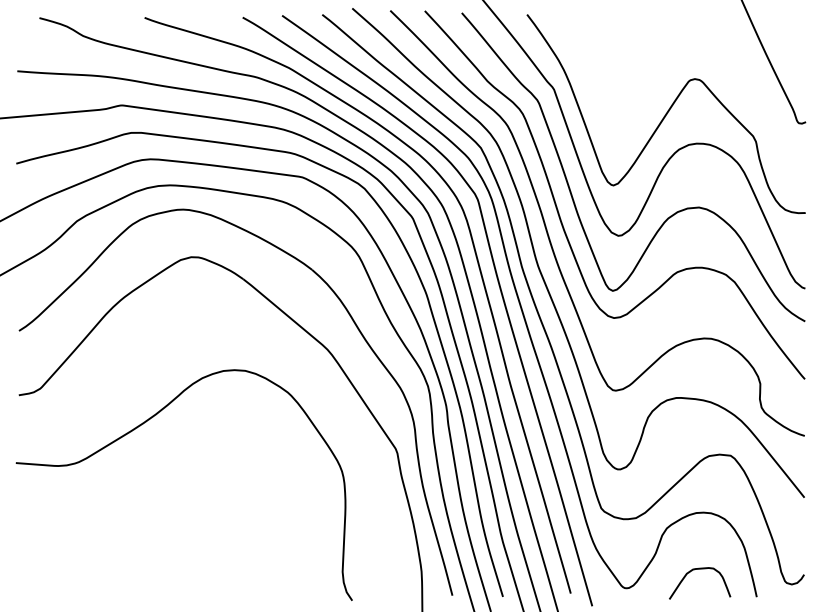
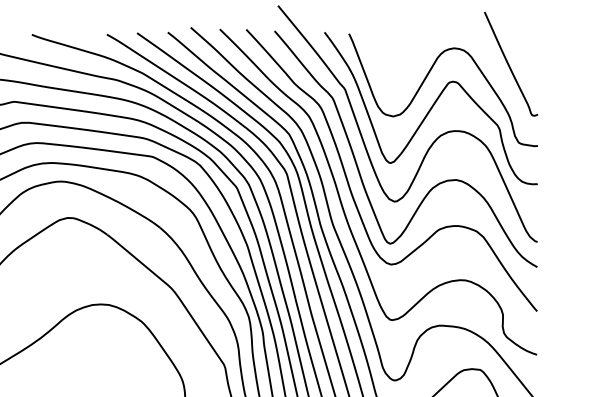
curve: (660, 74) -> (426, 78), added

